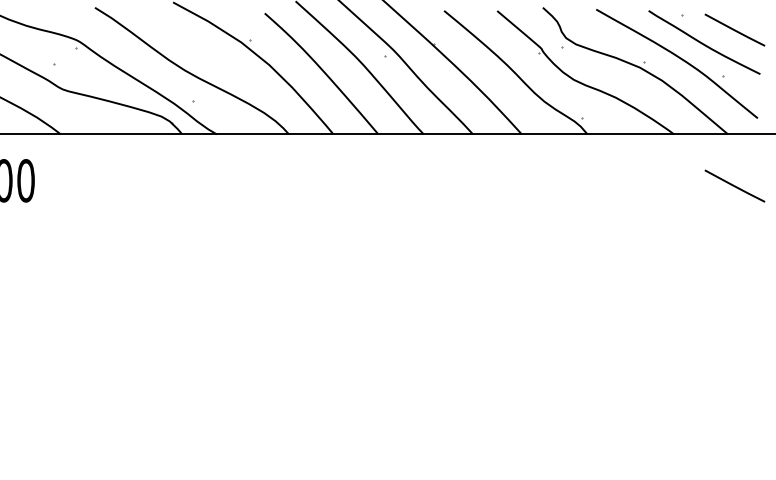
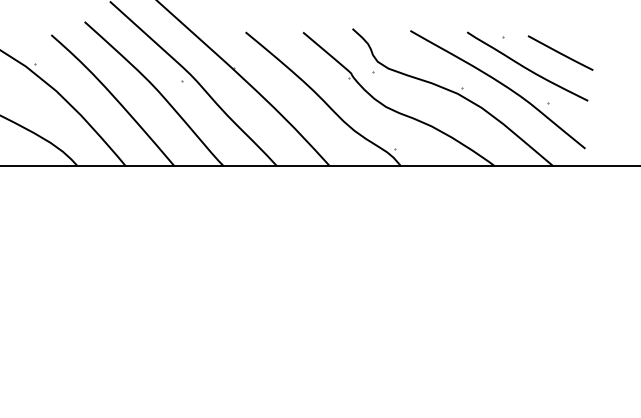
line: (734, 185) -> (560, 221), removed

